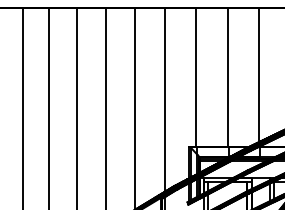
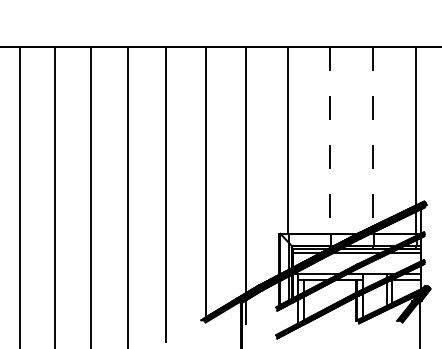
line: (259, 75) -> (372, 136), solid -> dashed
line: (227, 77) -> (329, 140), solid -> dashed

